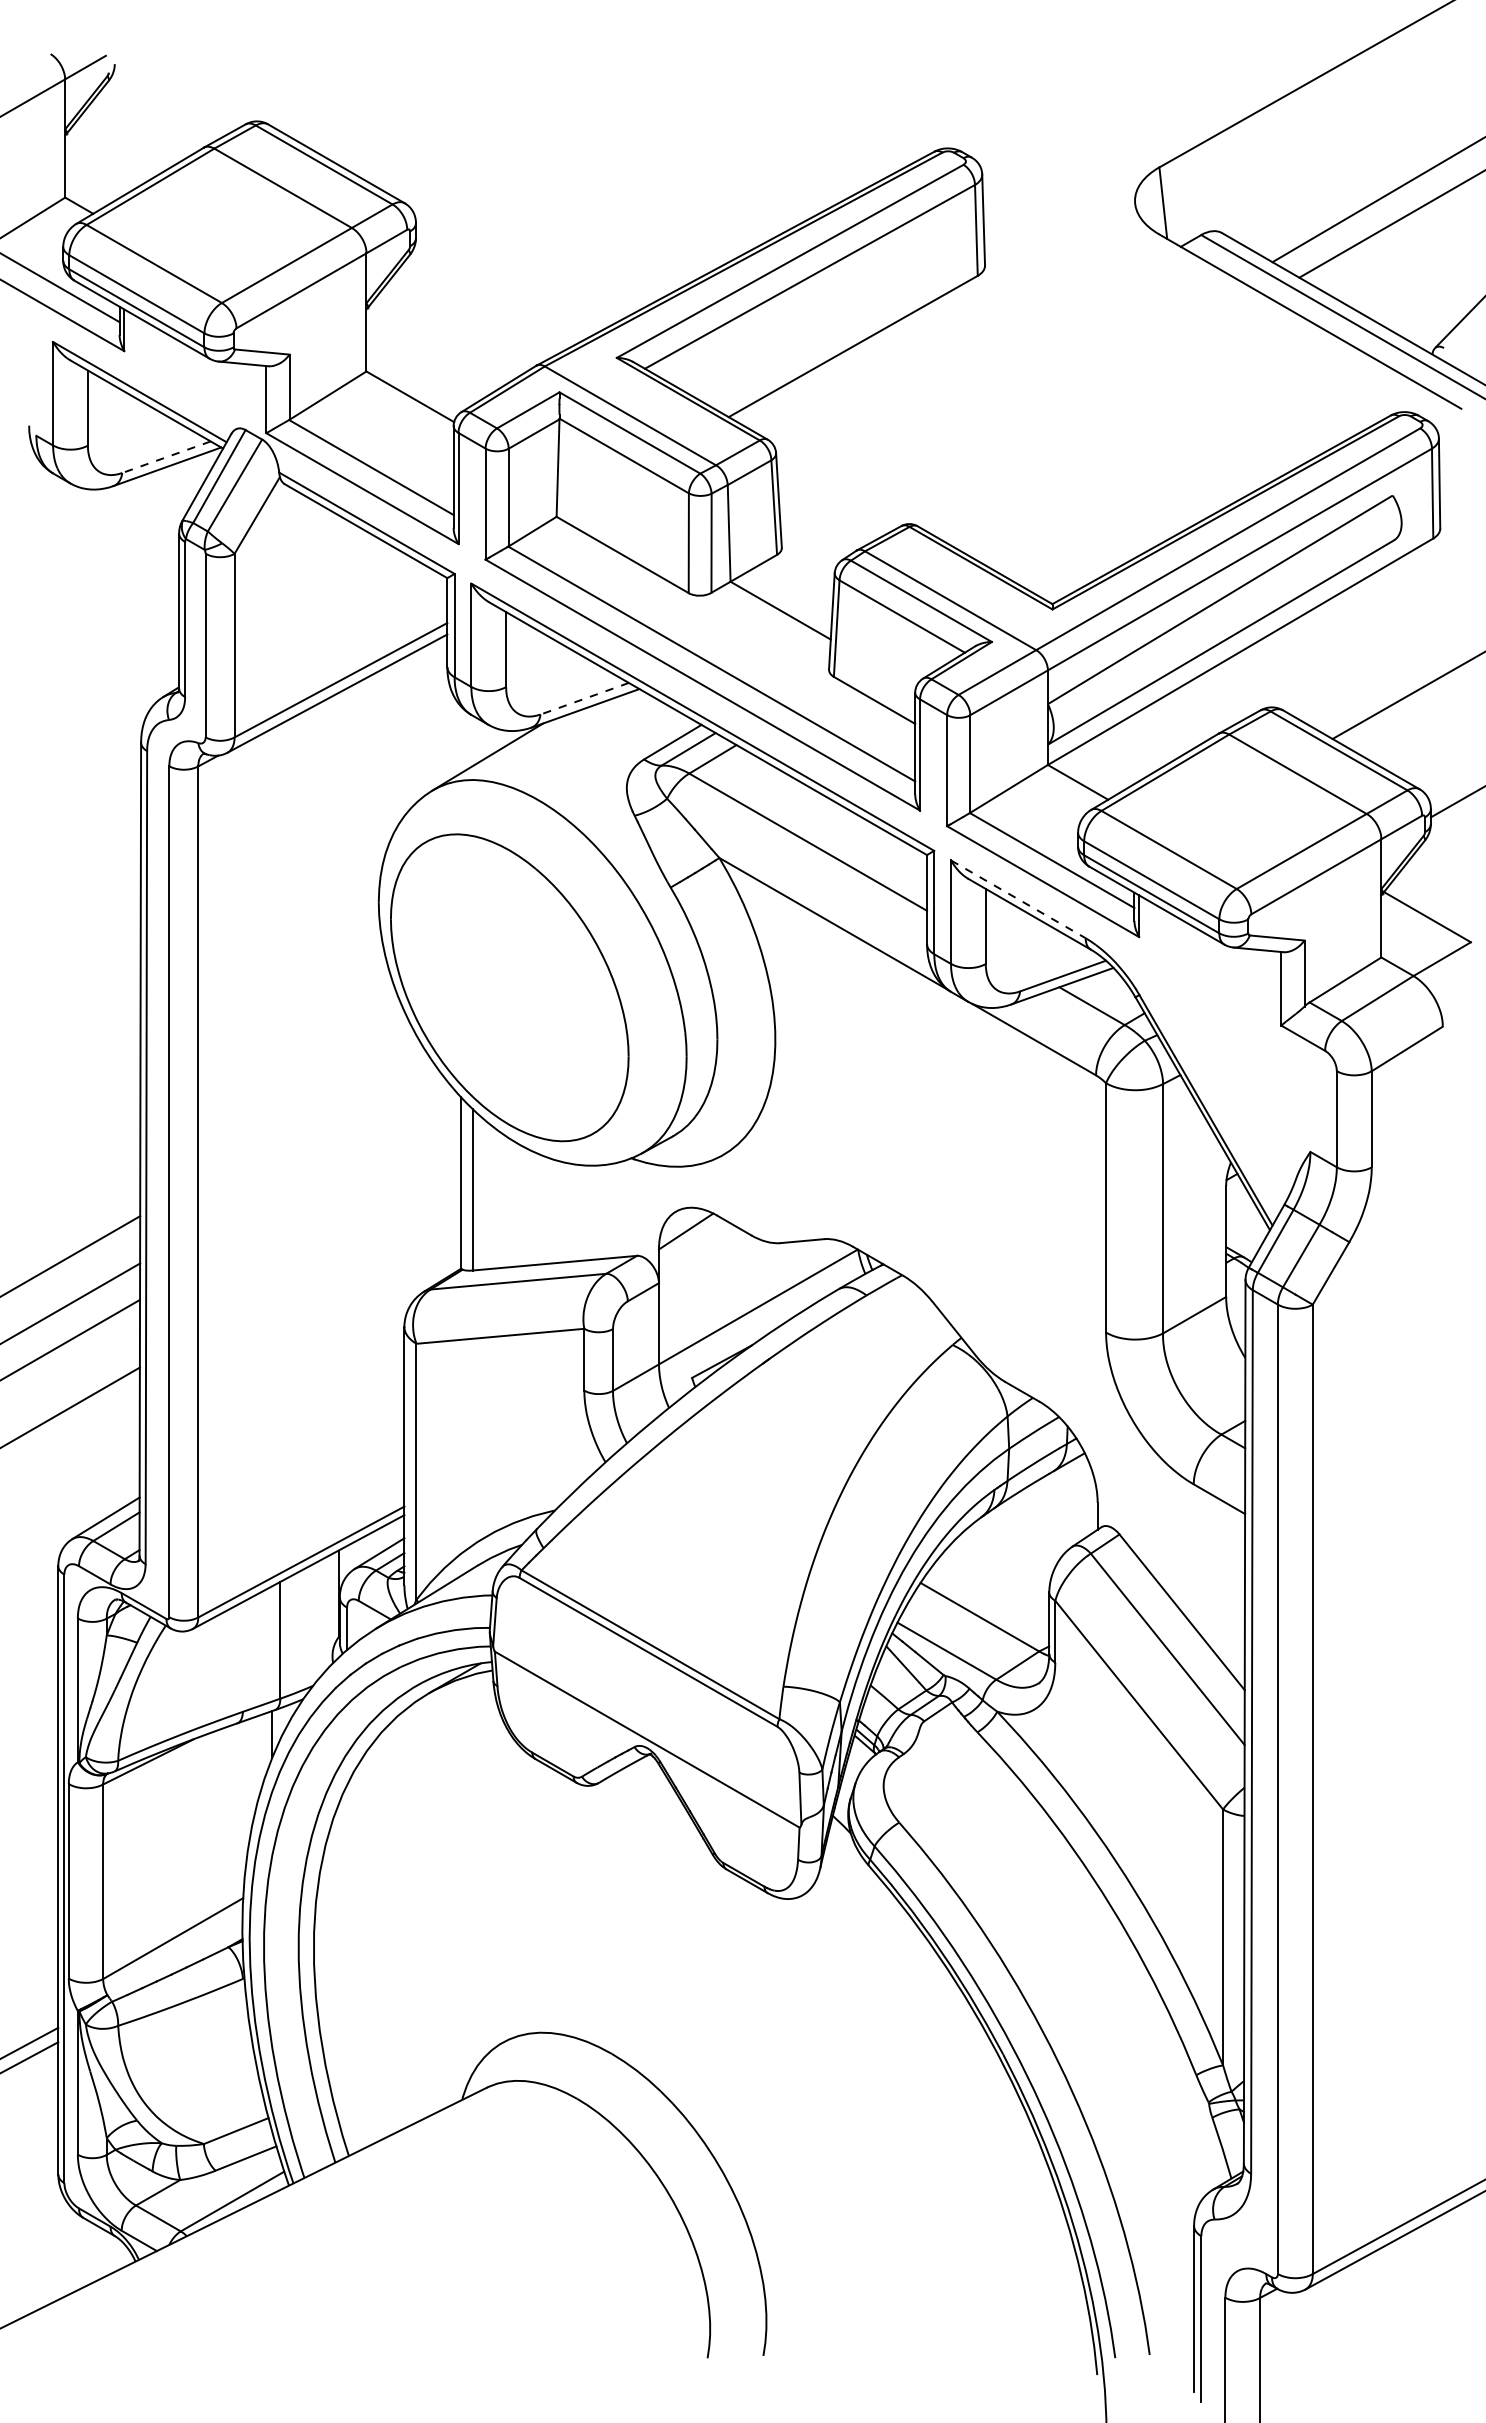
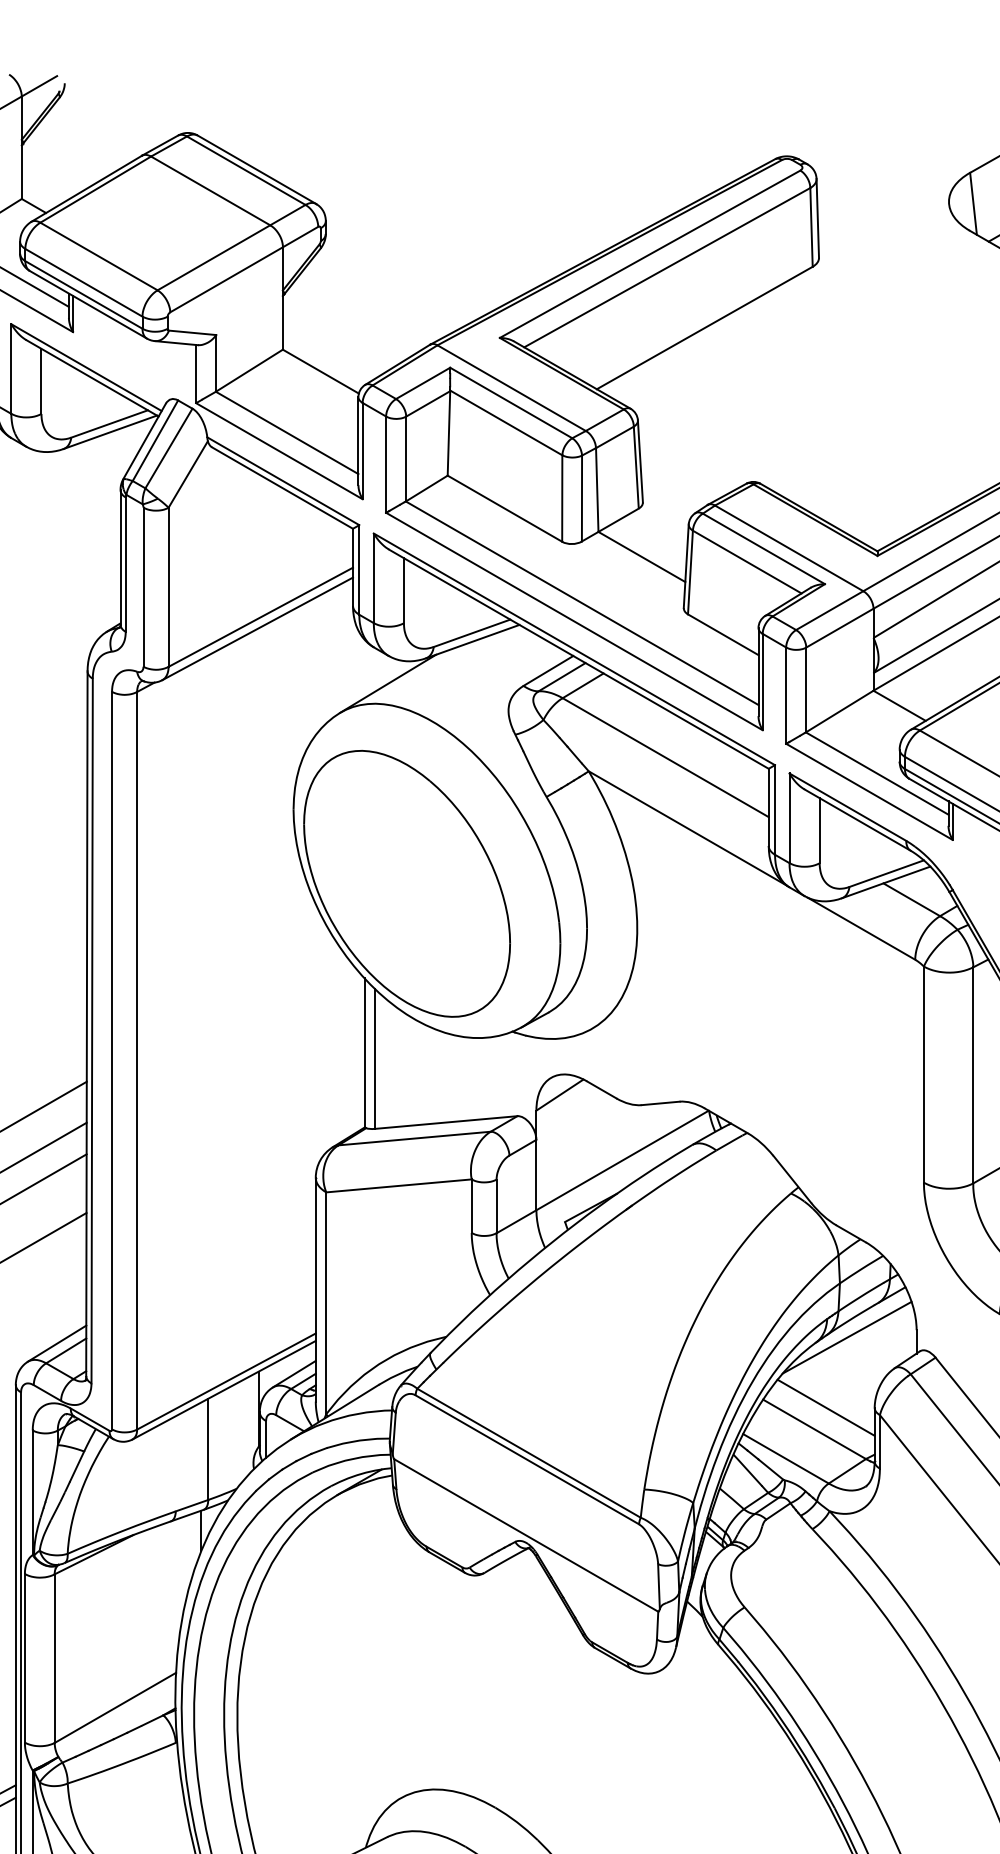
line: (166, 457) -> (109, 424), dashed -> solid
line: (584, 698) -> (471, 633), dashed -> solid
line: (1018, 899) -> (848, 807), dashed -> solid
line: (1017, 1511) -> (847, 1337), added
line: (993, 1591) -> (826, 1407), added

